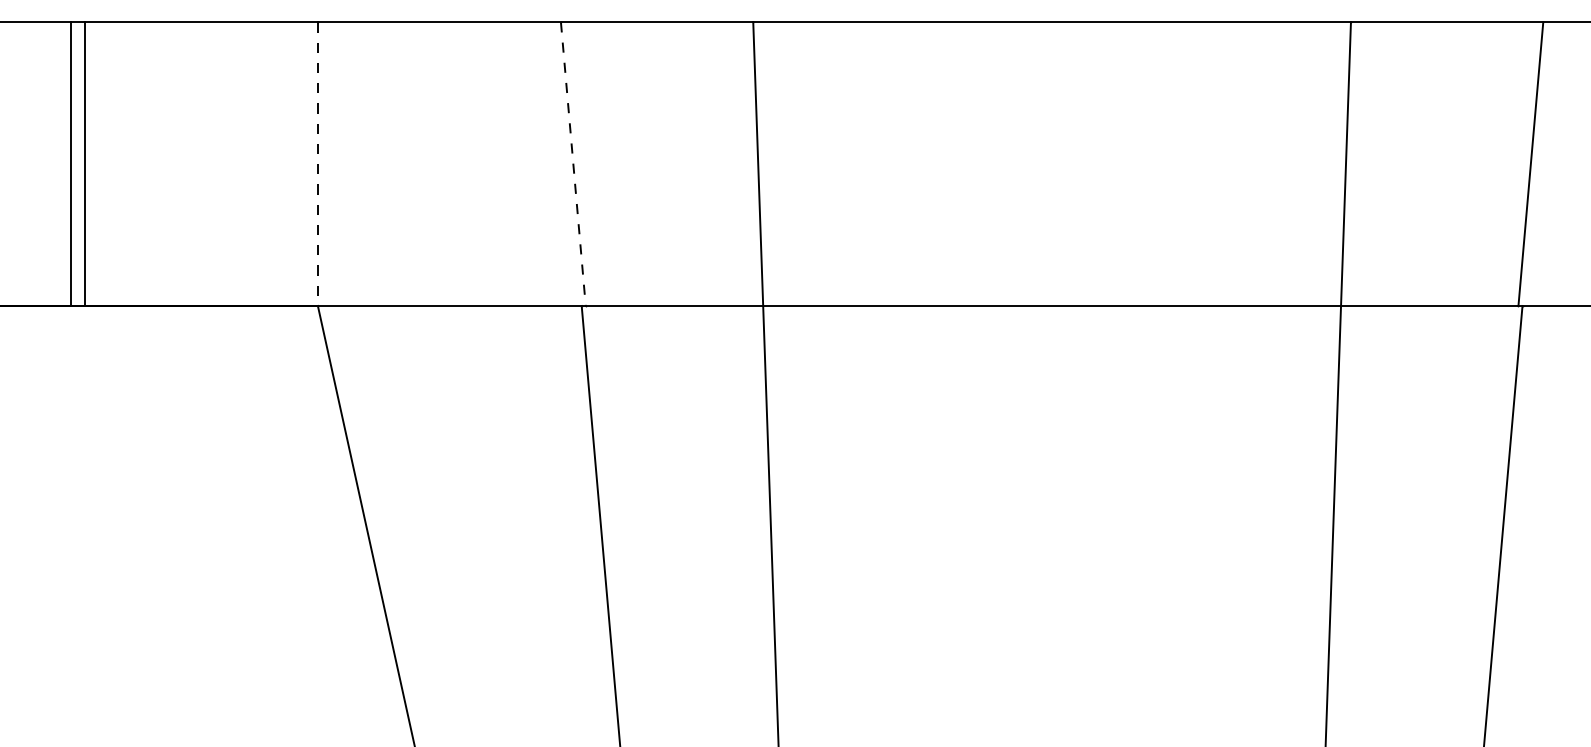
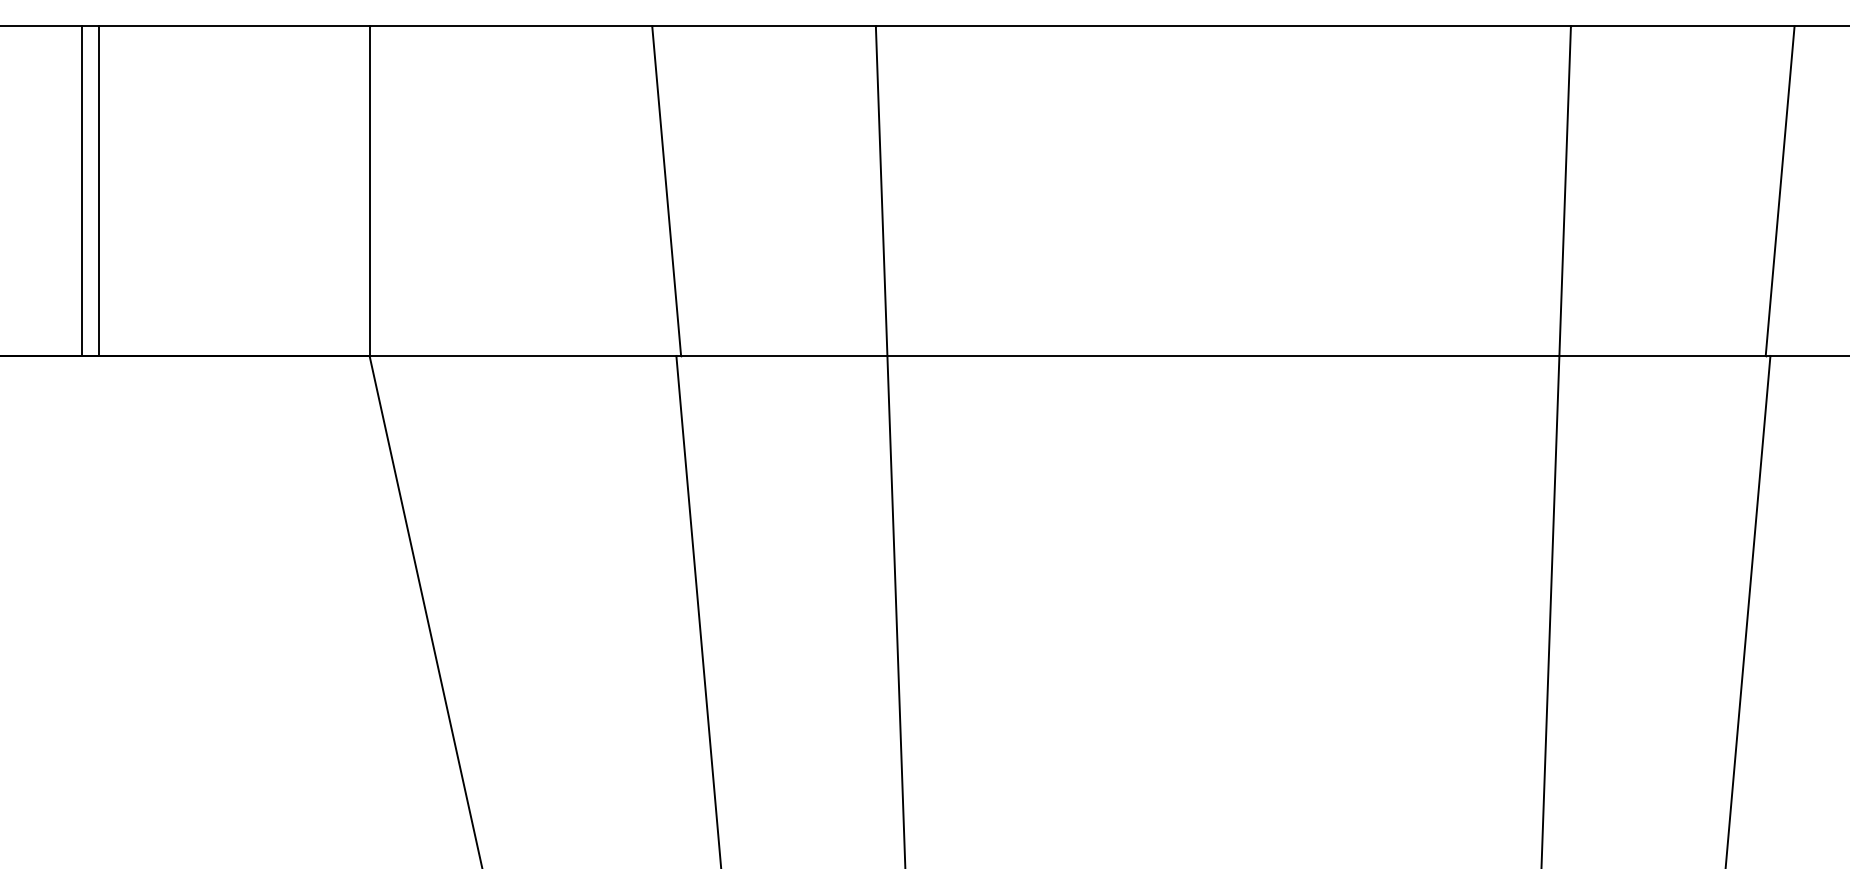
line: (317, 164) -> (369, 191), dashed -> solid
line: (573, 164) -> (666, 191), dashed -> solid

